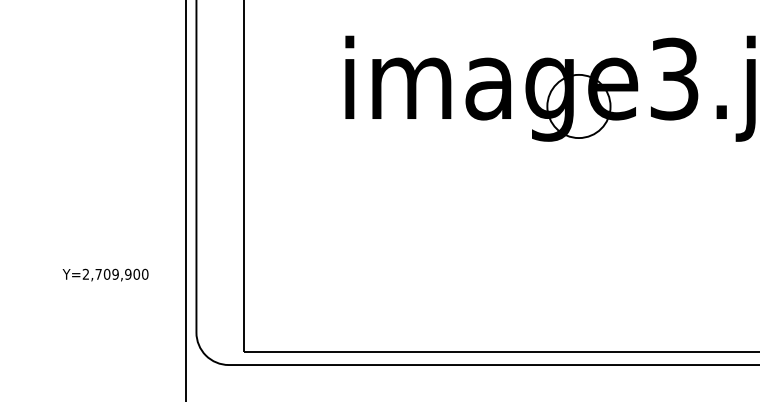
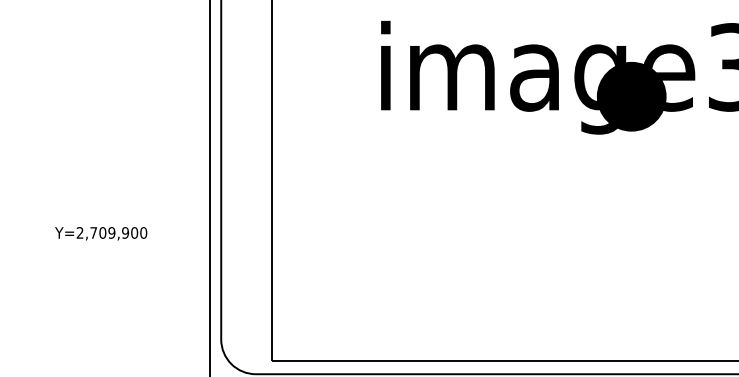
fill: (578, 106) -> (631, 96), added
text: (105, 274) -> (101, 233), moved

